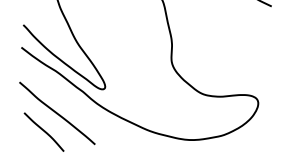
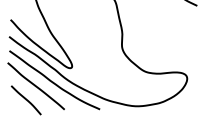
curve: (80, 107) -> (53, 81), added

